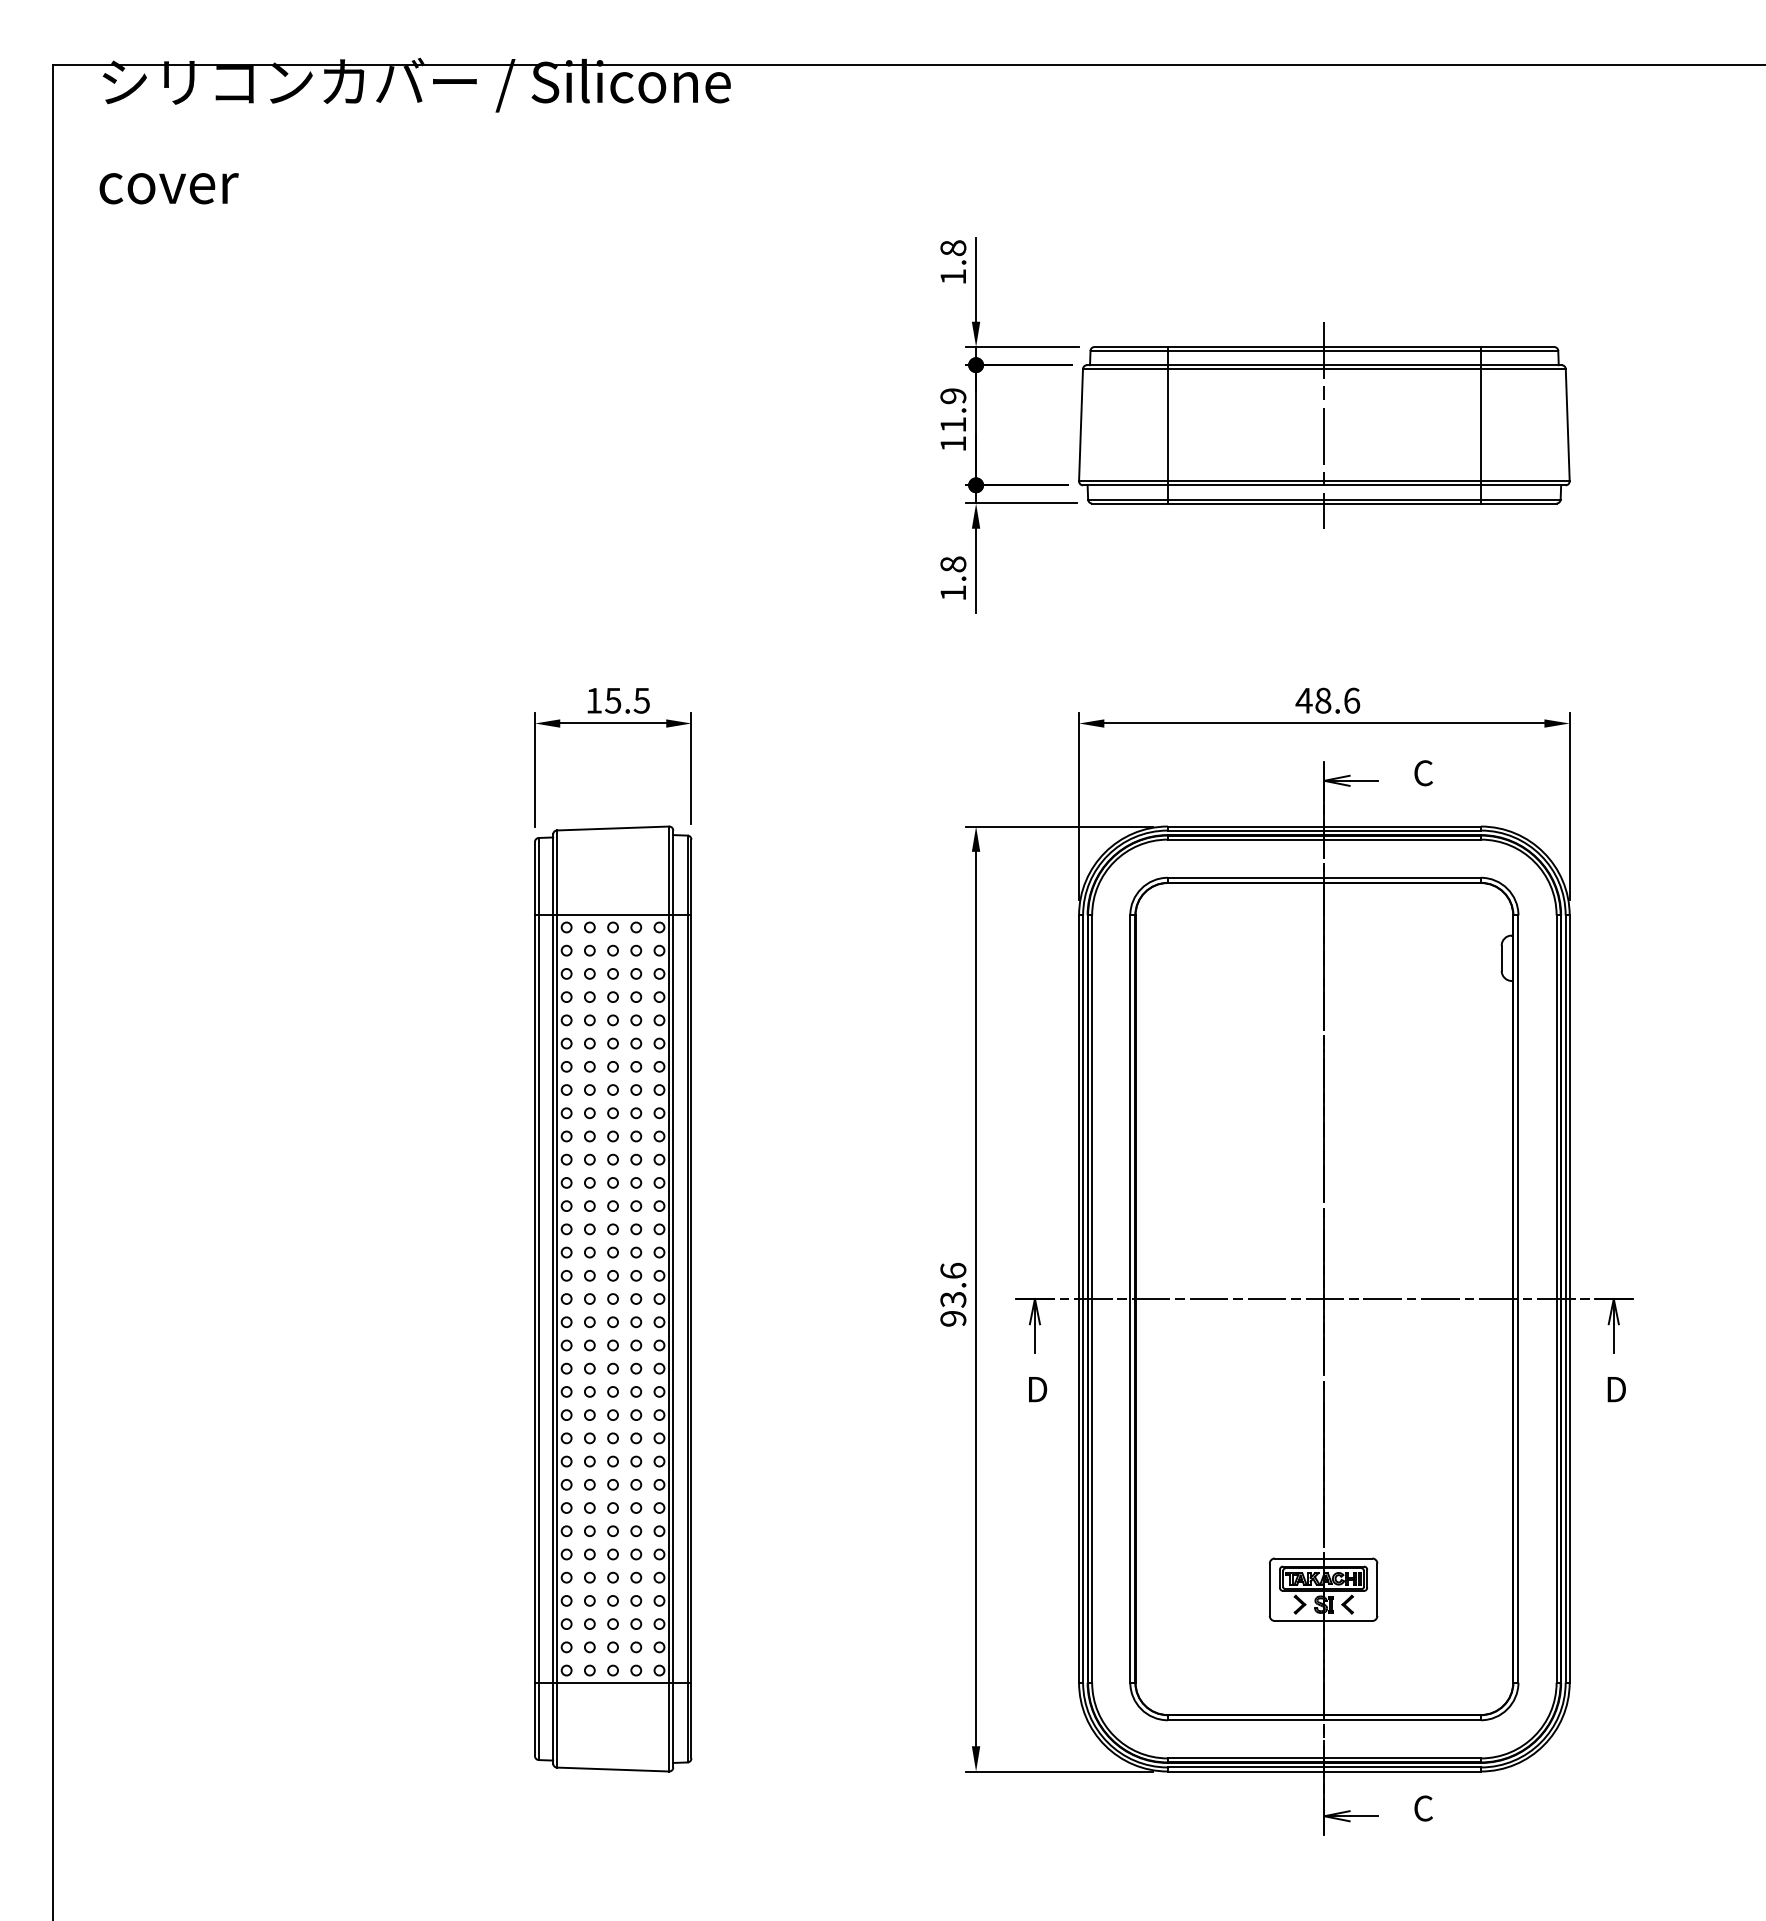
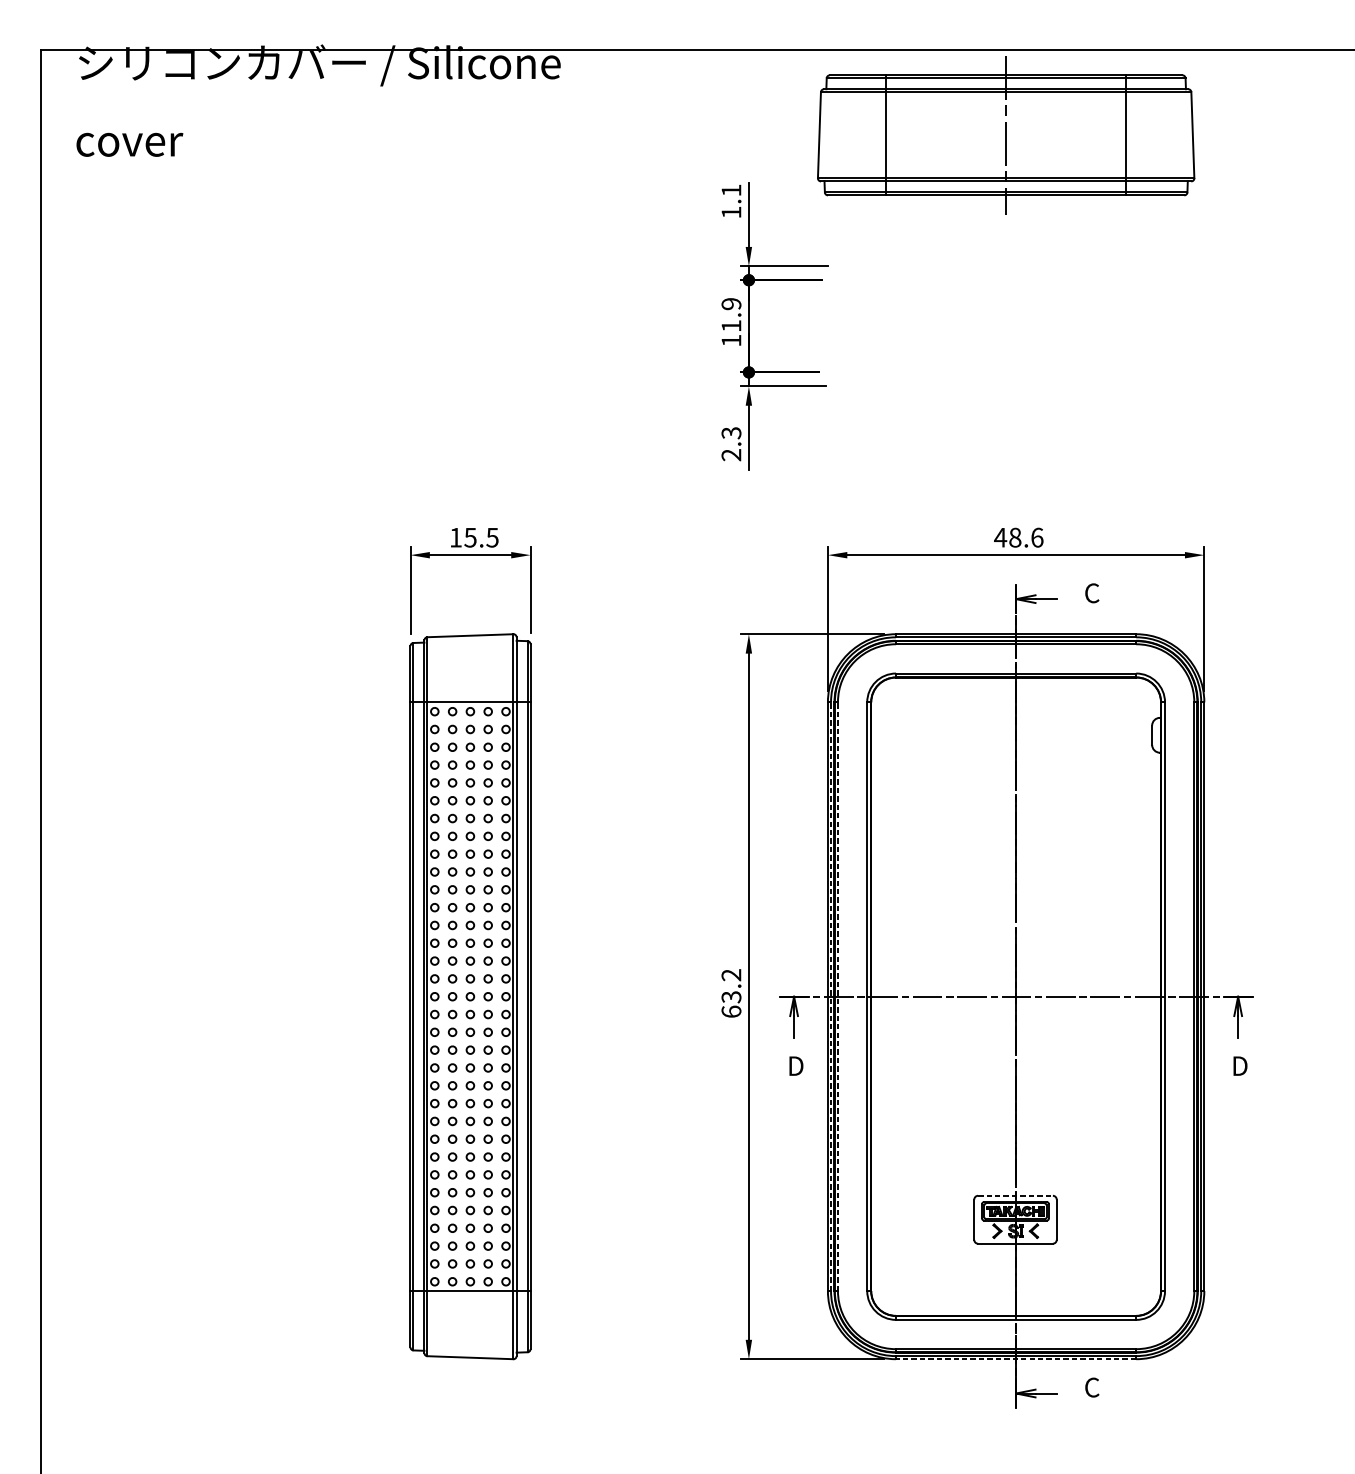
text: (953, 248) -> (731, 190), 1.8 -> 1.1
part: (1324, 425) -> (1006, 135), moved
text: (953, 578) -> (731, 443), 1.8 -> 2.3
text: (953, 1294) -> (731, 993), 93.6 -> 63.2
line: (1083, 1299) -> (831, 997), solid -> dashed
line: (1092, 1299) -> (838, 997), solid -> dashed
line: (1323, 1558) -> (1015, 1195), solid -> dashed
line: (1323, 1771) -> (1015, 1359), solid -> dashed

